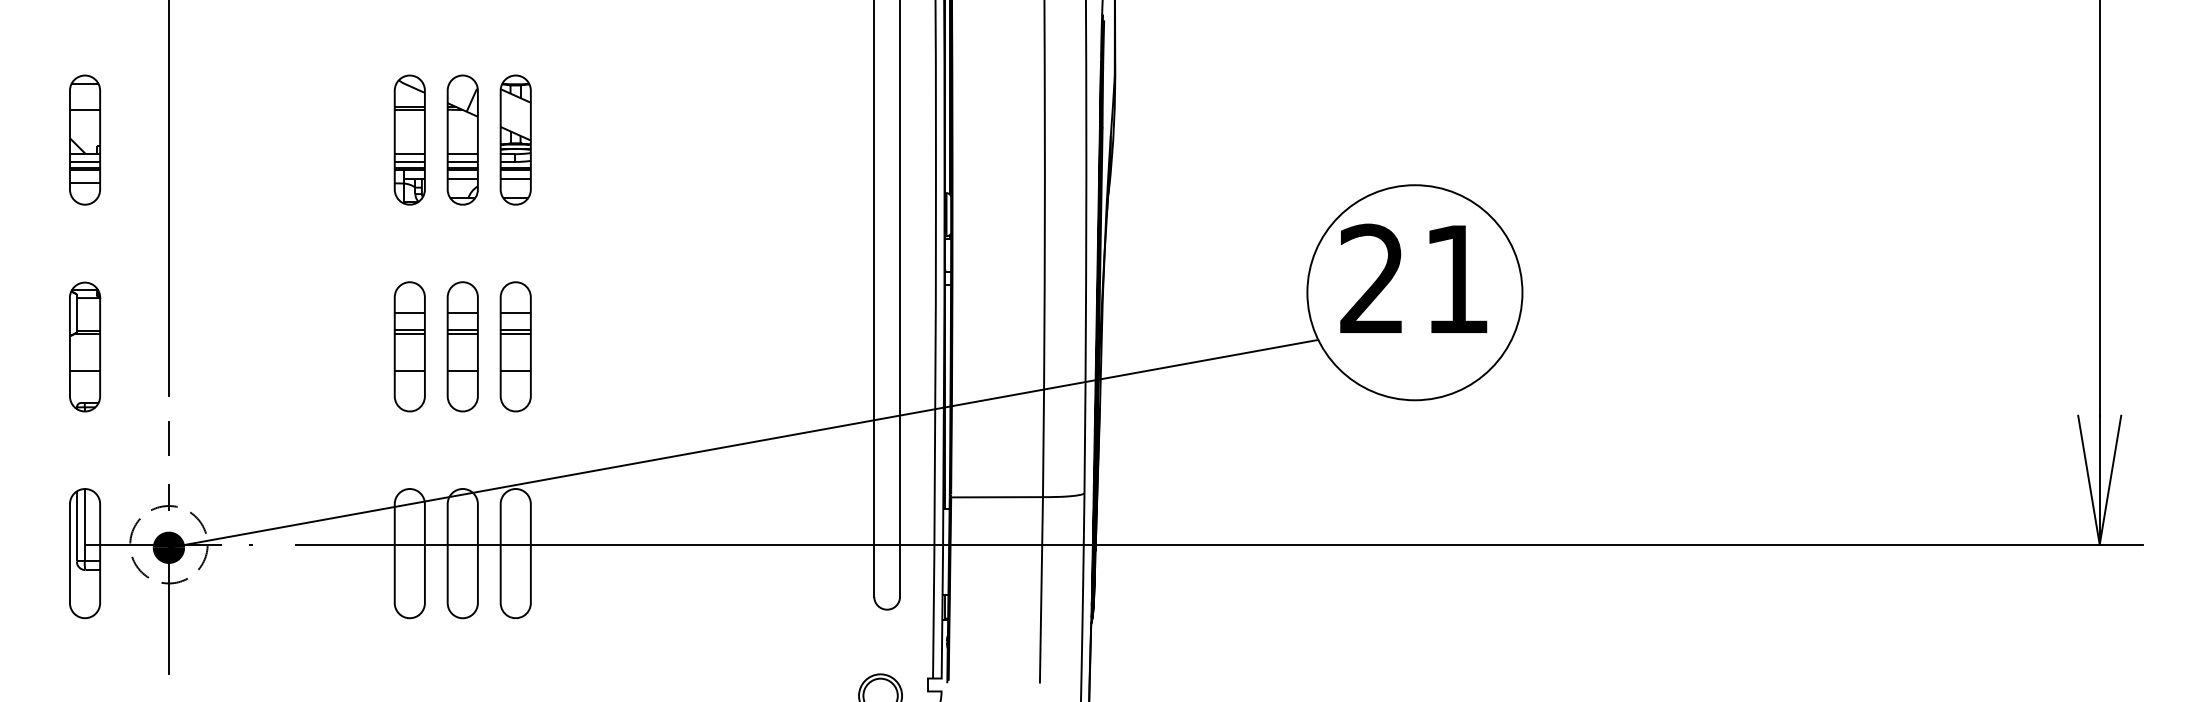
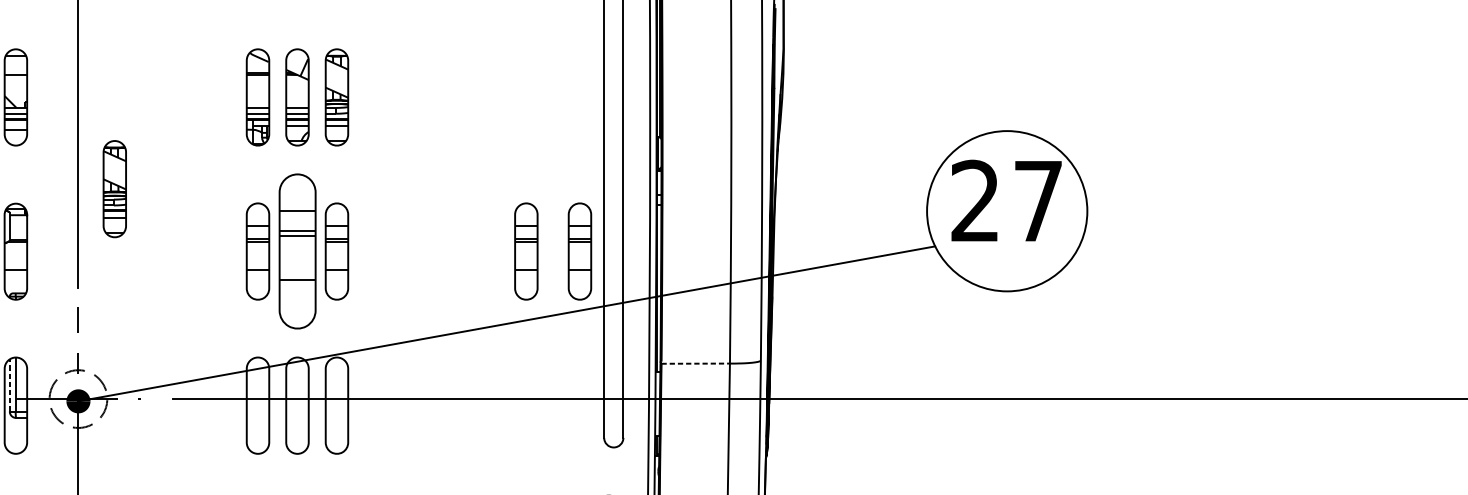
part: (217, 262) -> (114, 188), added
text: (1456, 278) -> (1038, 200), 21 -> 27
part: (462, 346) -> (297, 251), size x1.6
part: (769, 346) -> (526, 251), added
part: (841, 346) -> (579, 251), added
line: (997, 497) -> (696, 363), solid -> dashed
line: (76, 525) -> (9, 384), solid -> dashed

